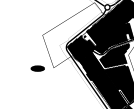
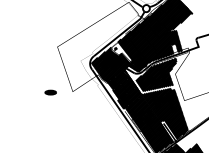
part: (37, 68) -> (50, 92), size x0.62

